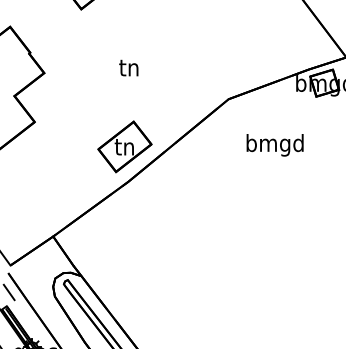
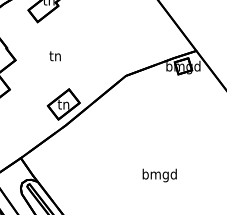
text: (127, 68) -> (54, 56), moved
text: (274, 145) -> (159, 175), moved

